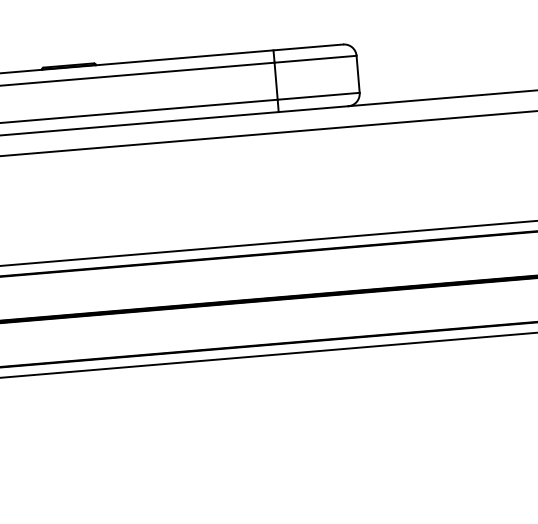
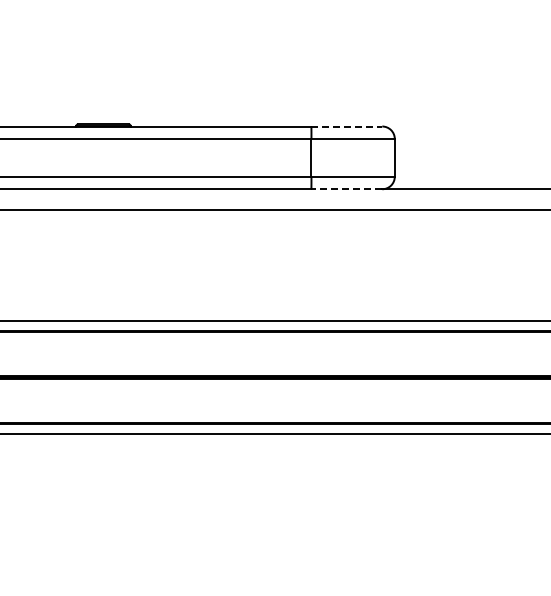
line: (308, 47) -> (347, 126), solid -> dashed
line: (313, 109) -> (346, 189), solid -> dashed

